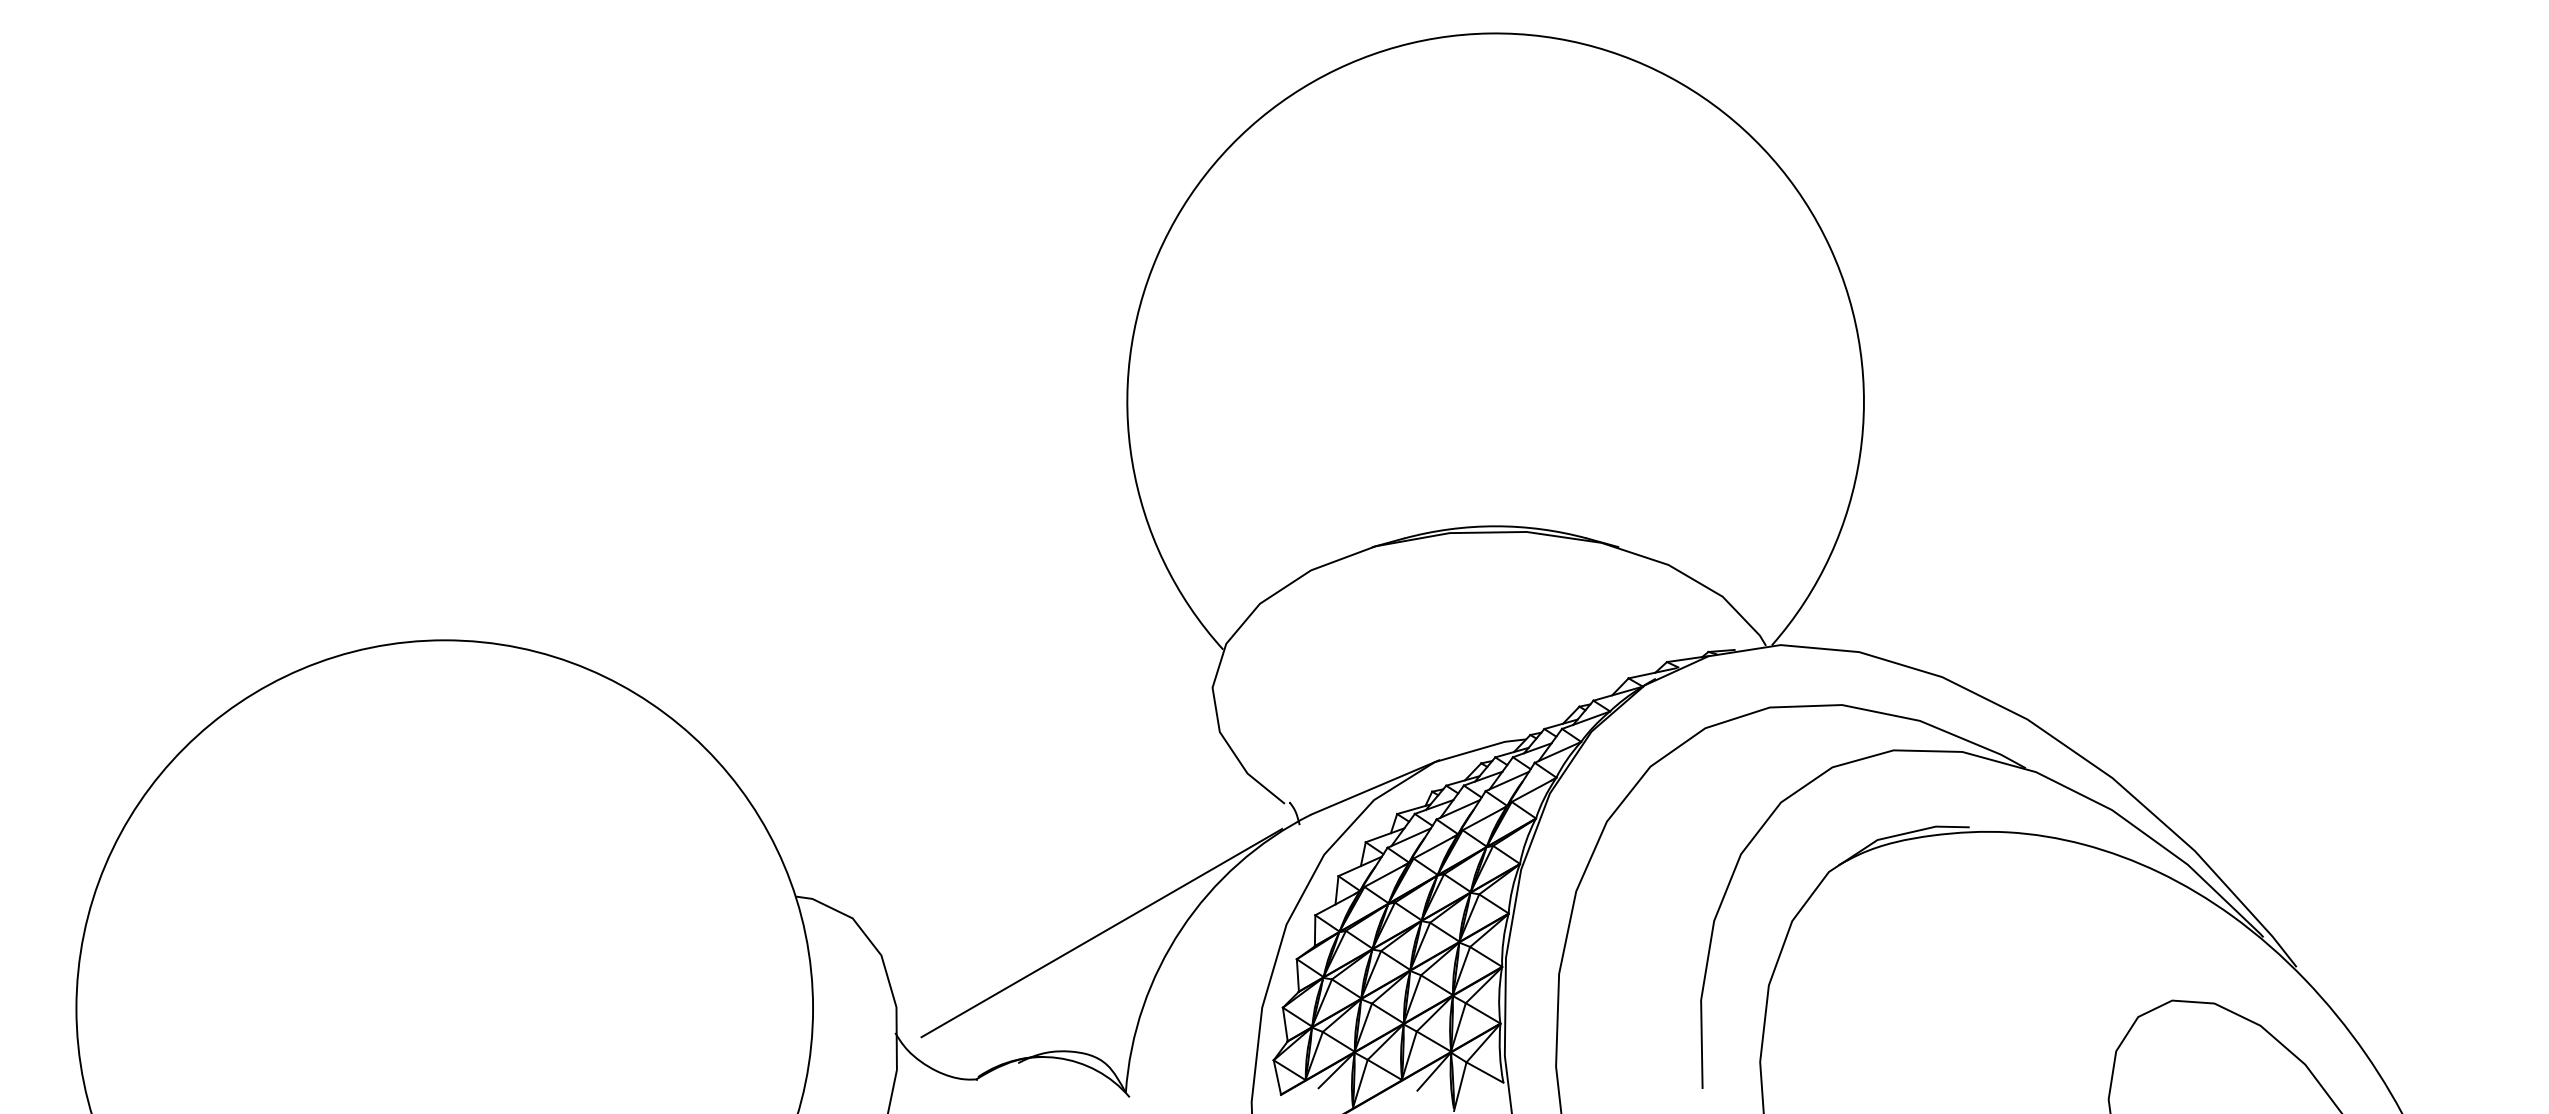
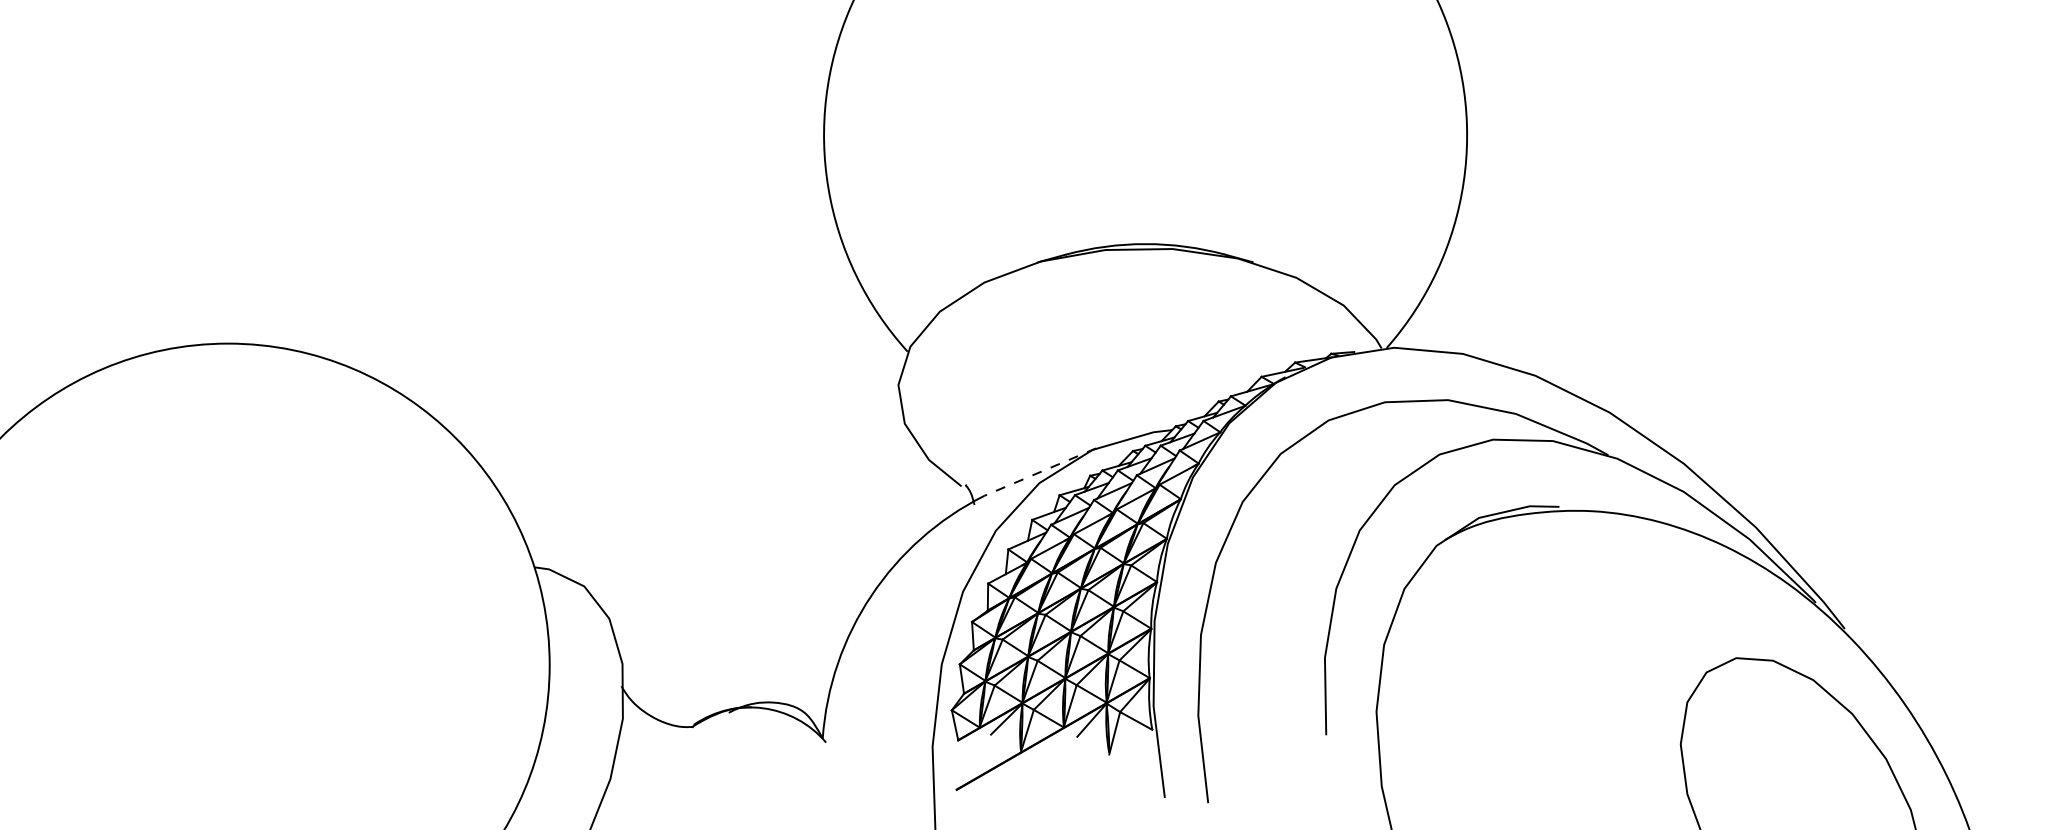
line: (1375, 787) -> (1040, 472), solid -> dashed
line: (1101, 933) -> (801, 599), removed

